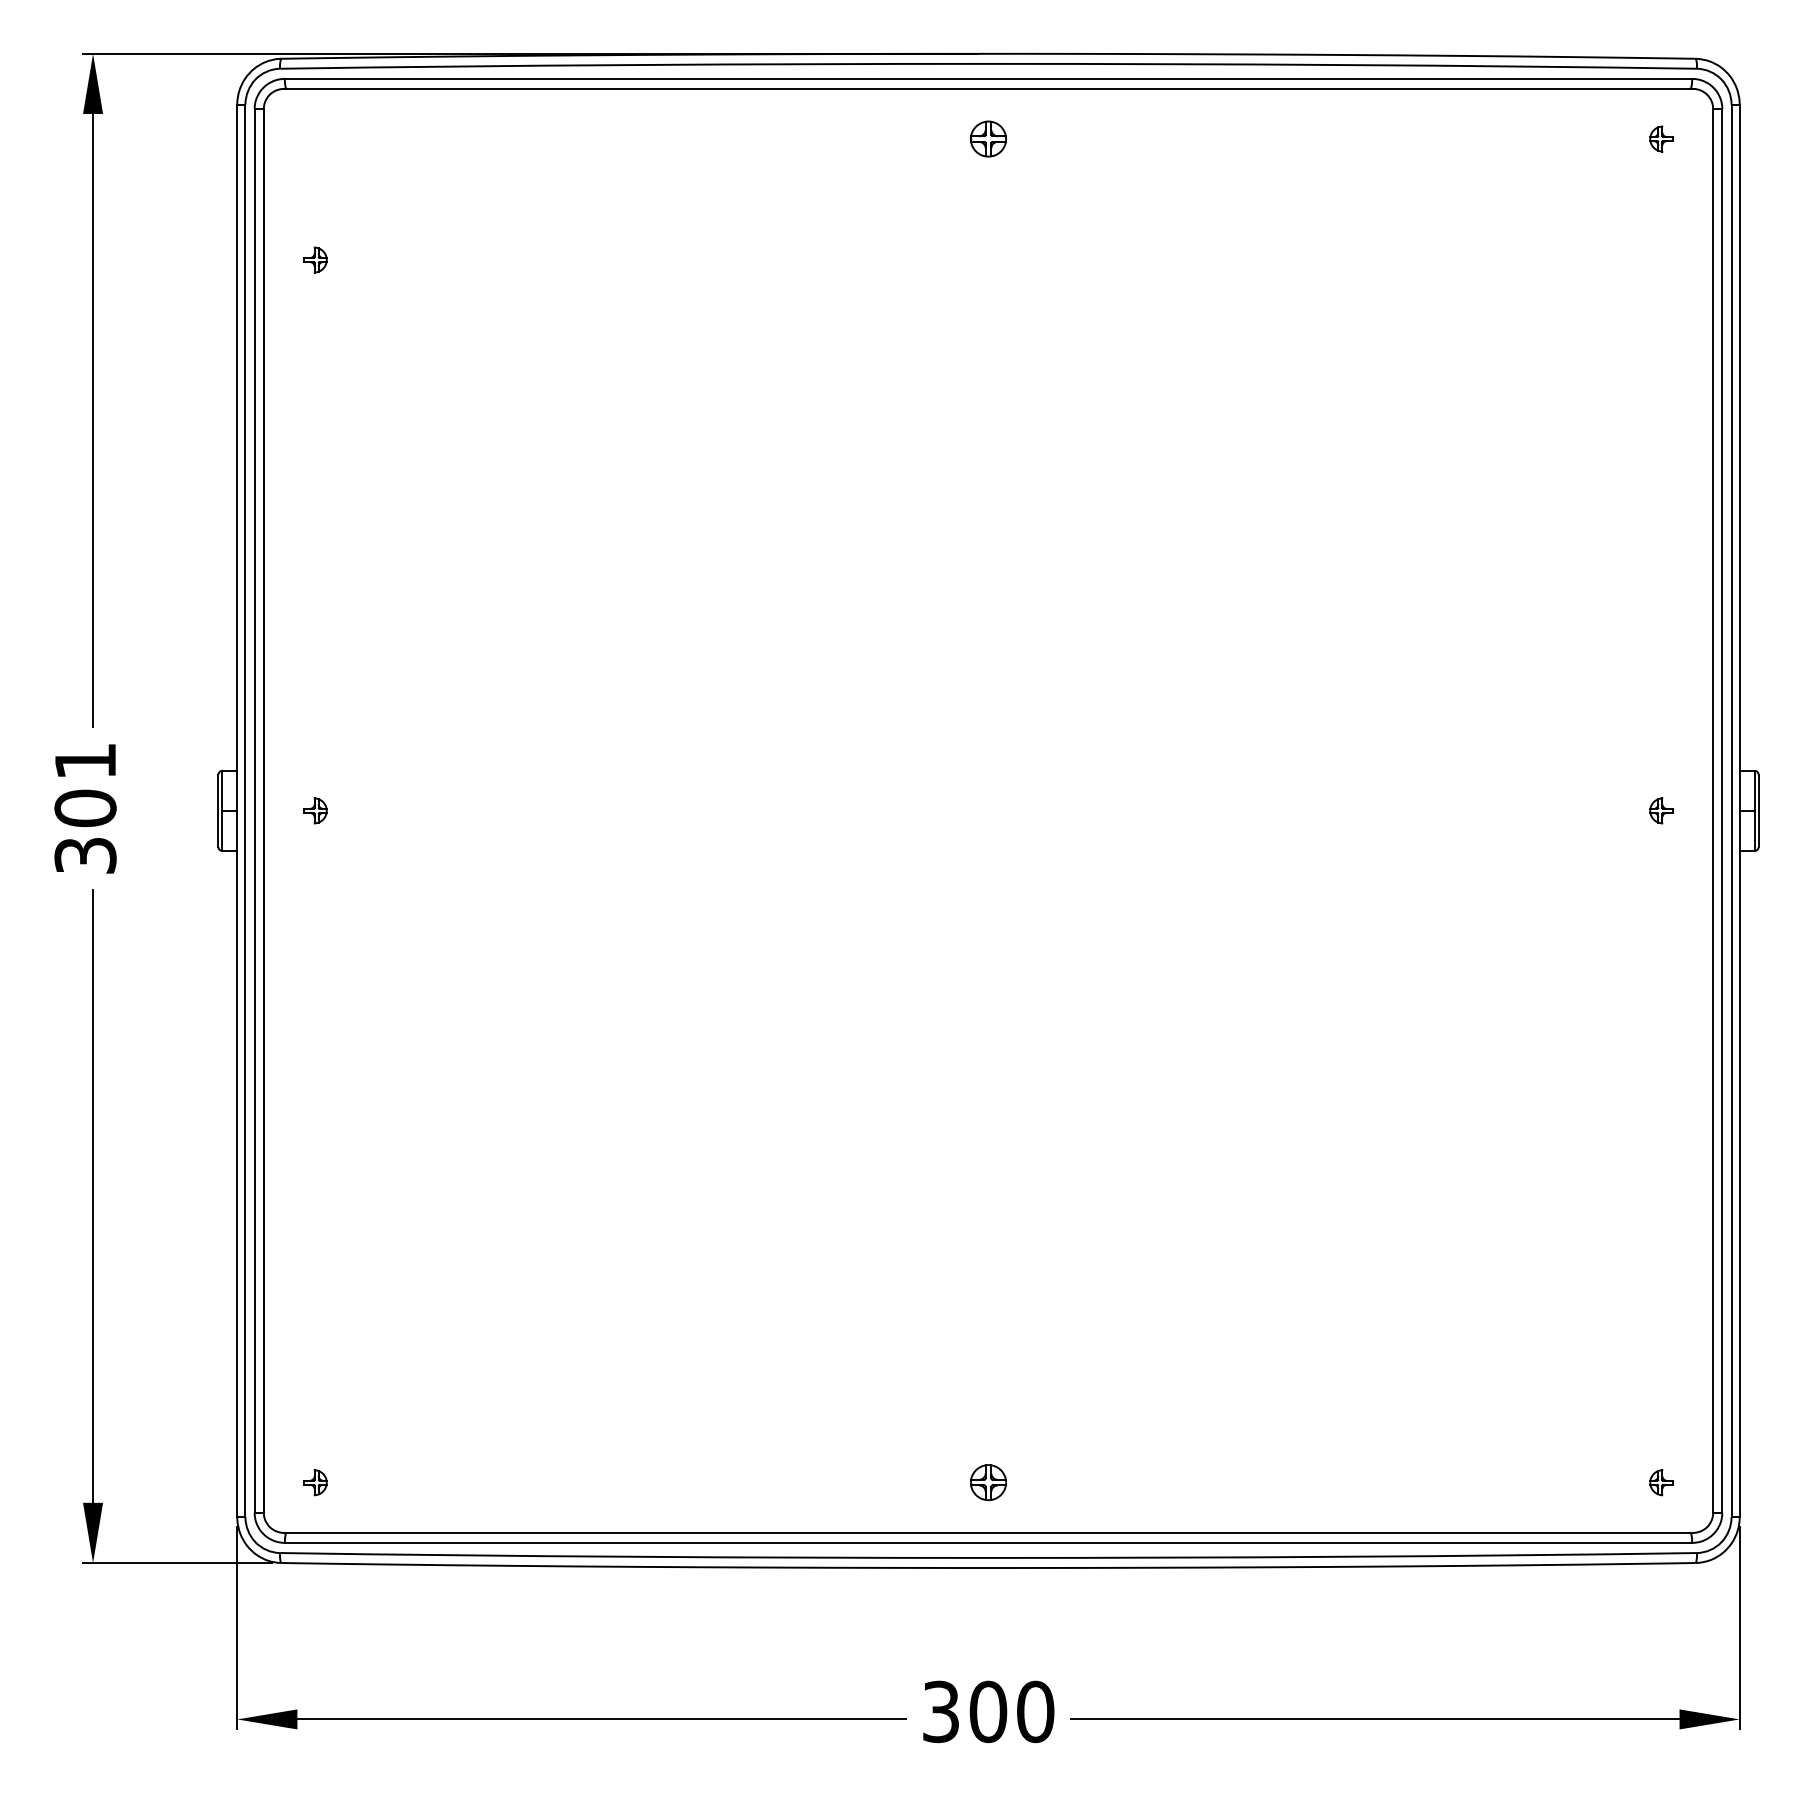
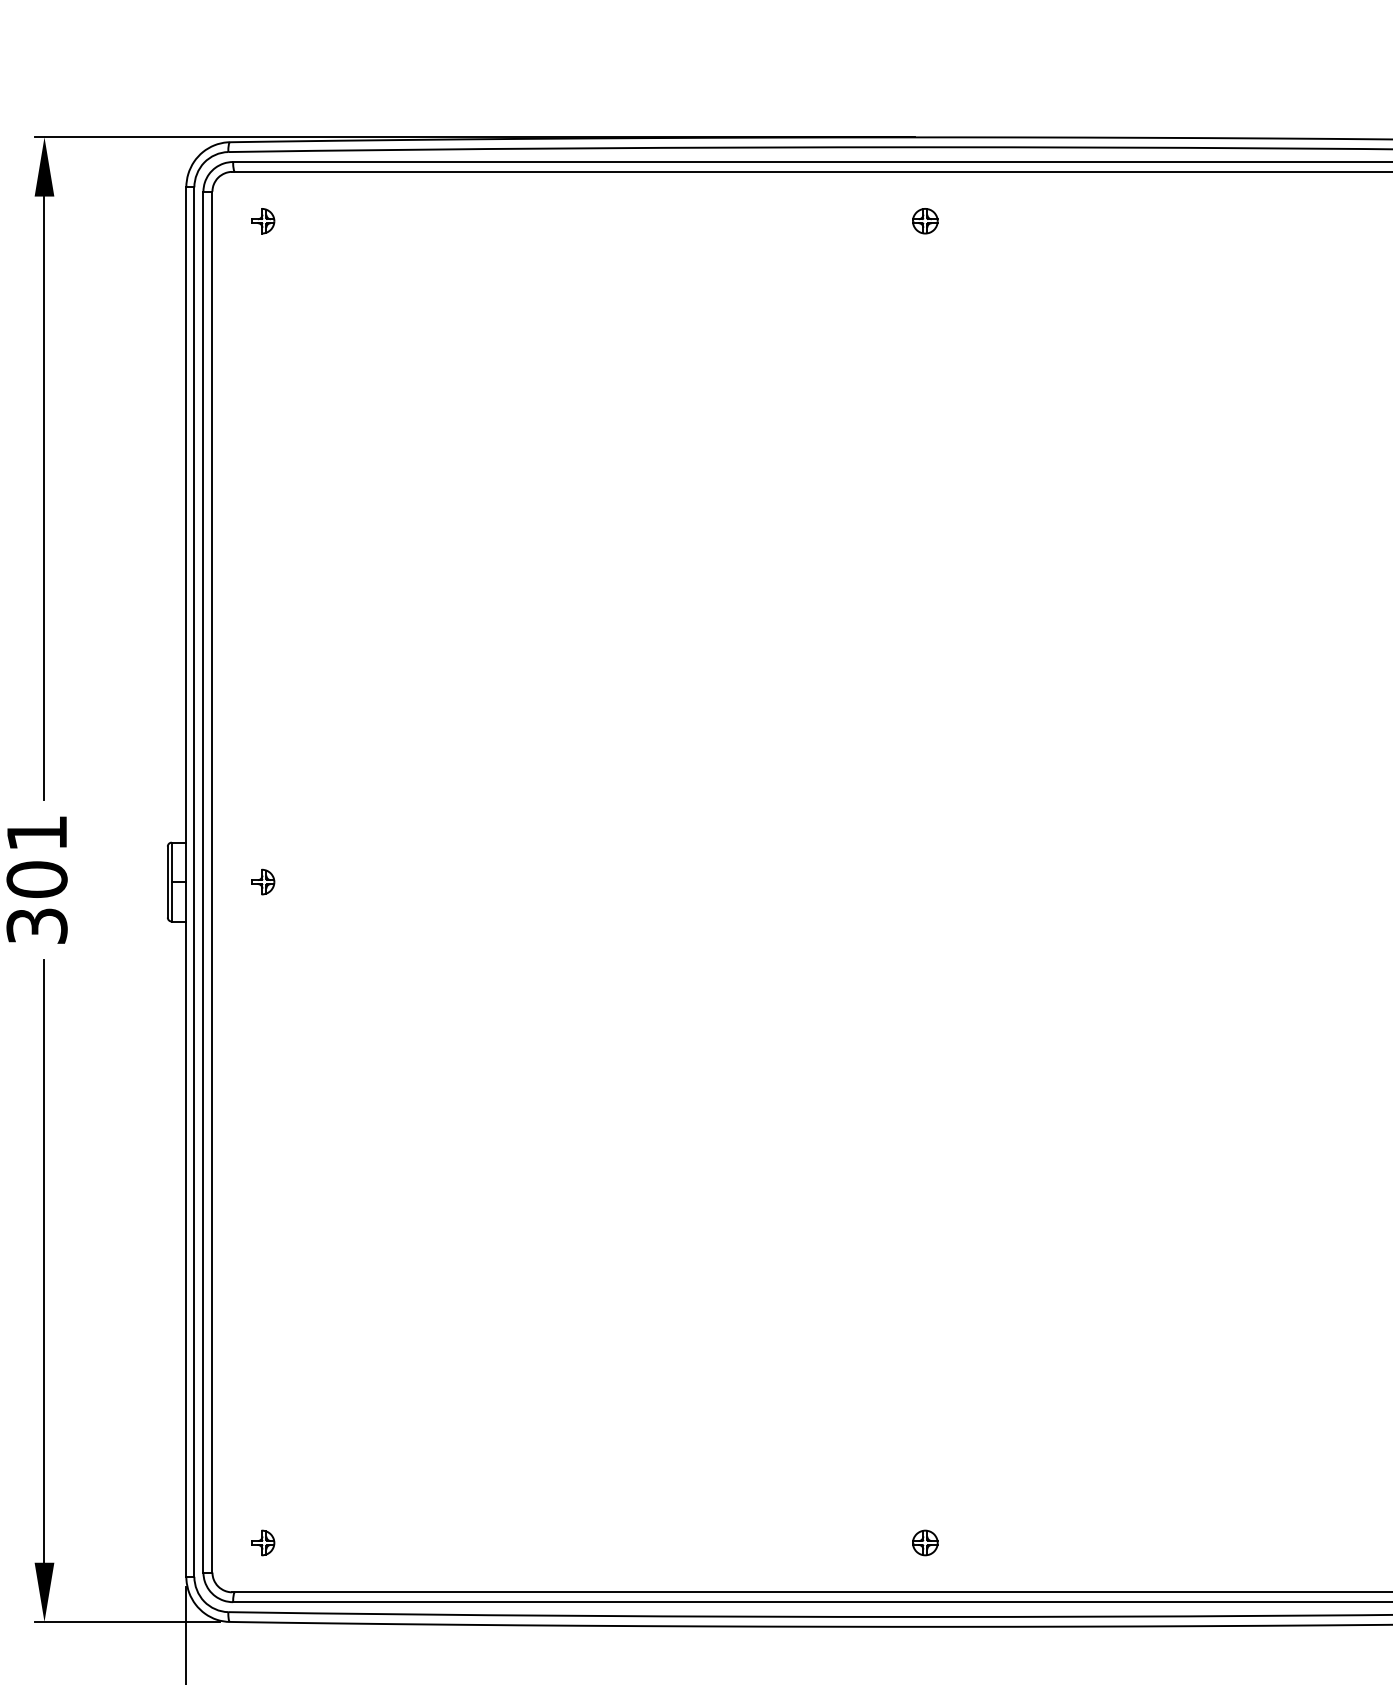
part: (988, 138) -> (925, 220), size x0.71
part: (315, 259) -> (263, 220), moved
part: (988, 1482) -> (925, 1542), size x0.71

